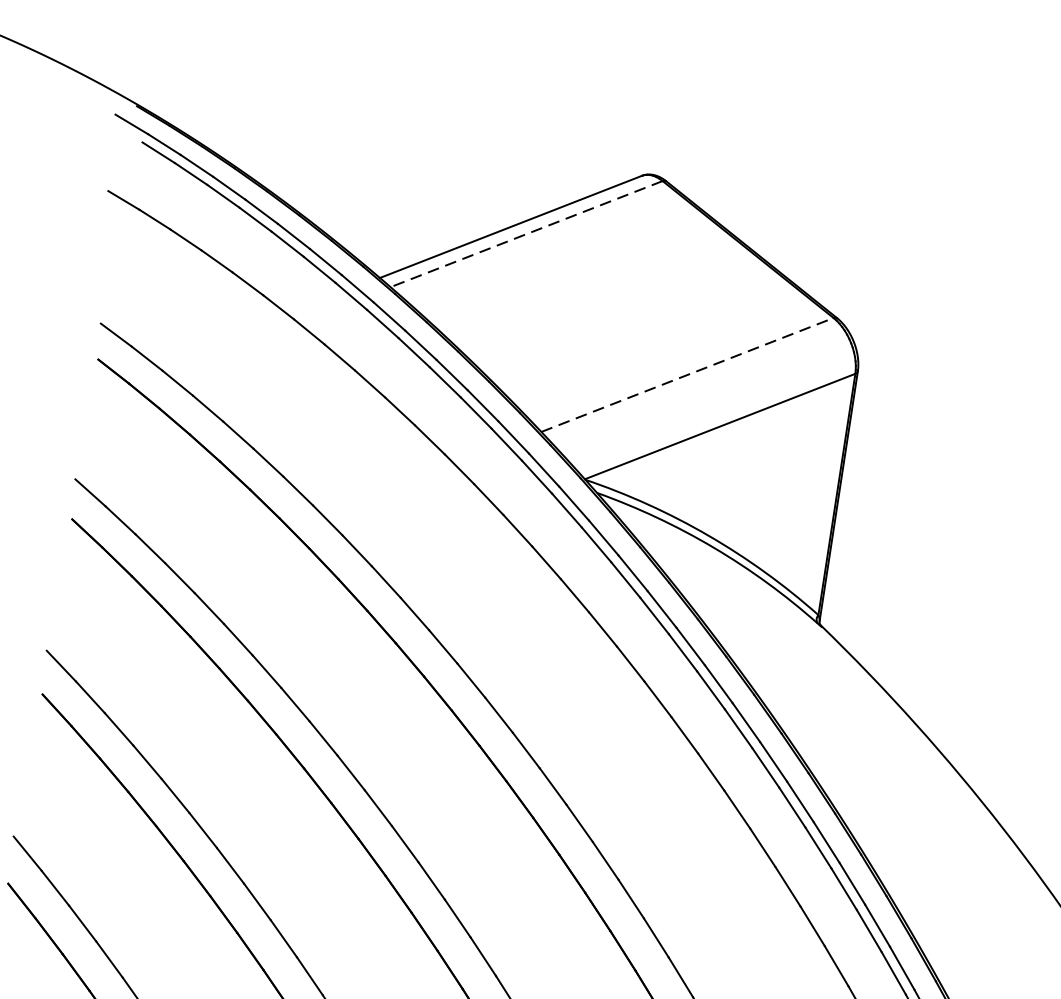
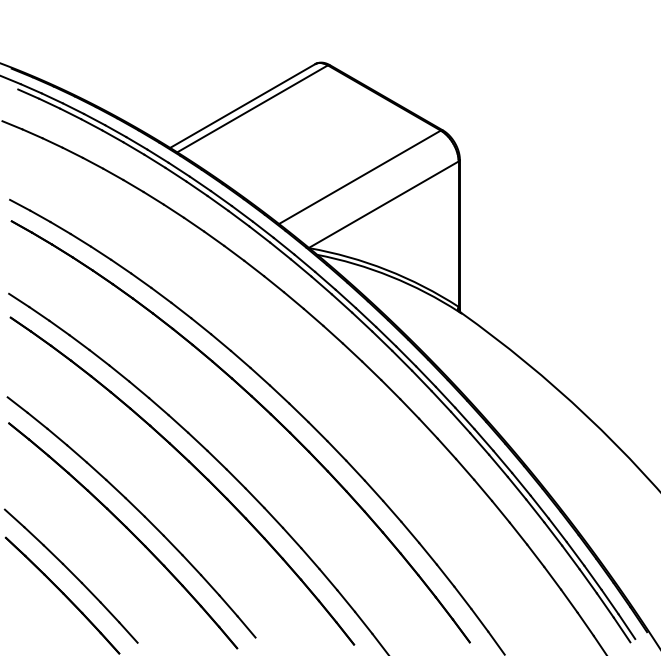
line: (526, 233) -> (252, 108), dashed -> solid
line: (688, 375) -> (360, 177), dashed -> solid

